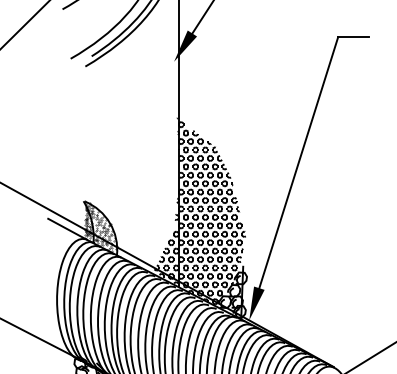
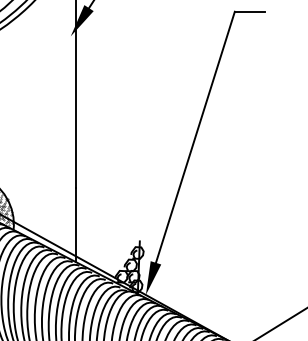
hatch: (199, 211) -> (96, 186), removed

